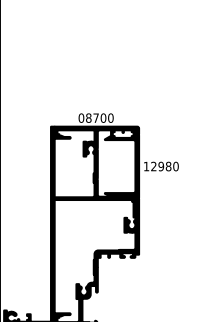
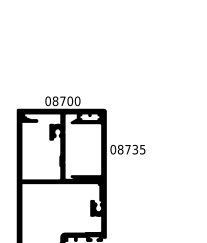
text: (160, 166) -> (127, 149), 12980 -> 08735

